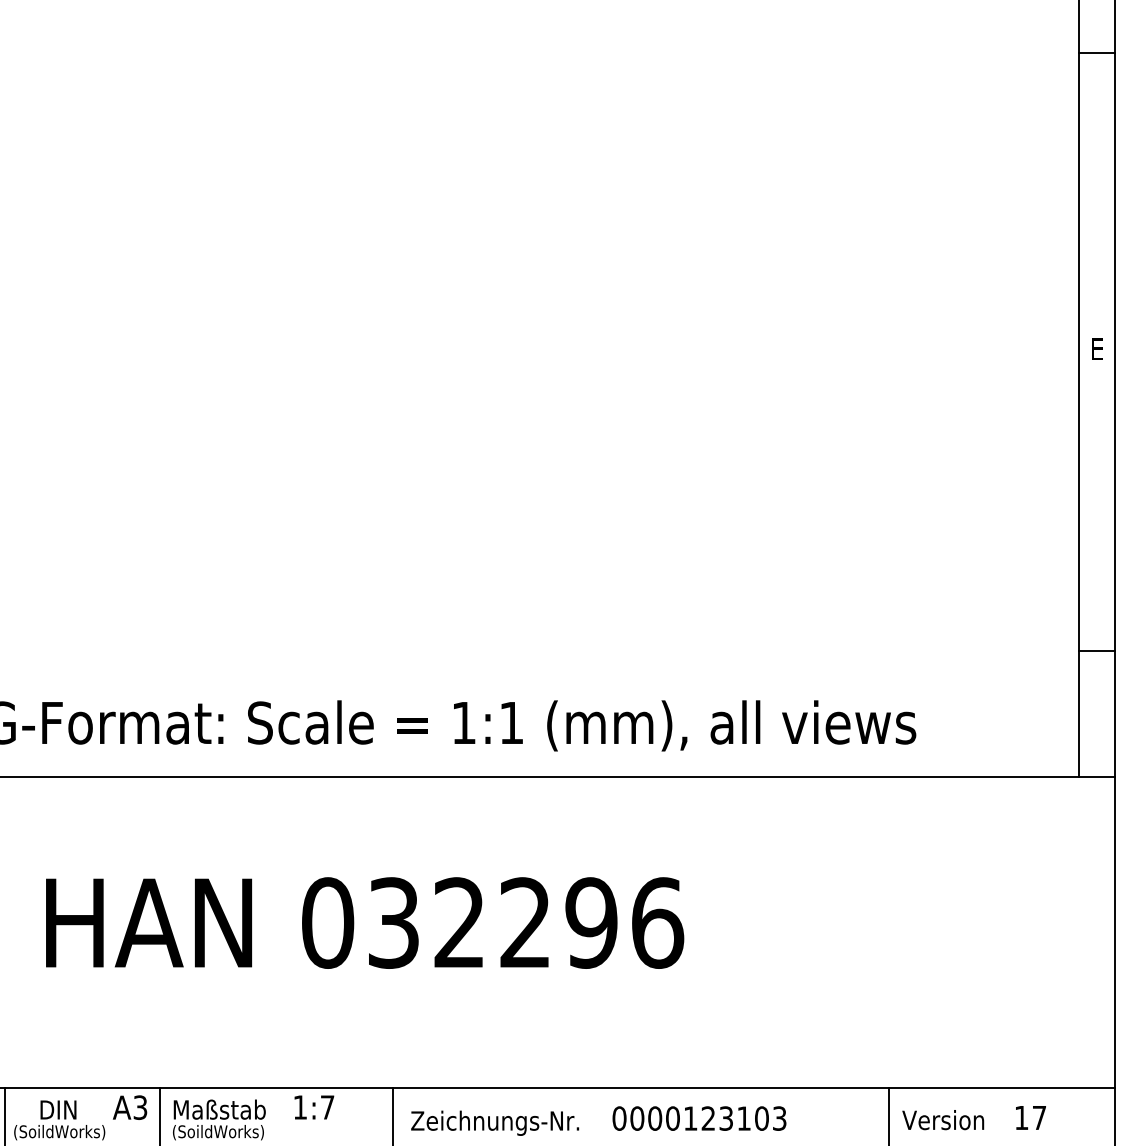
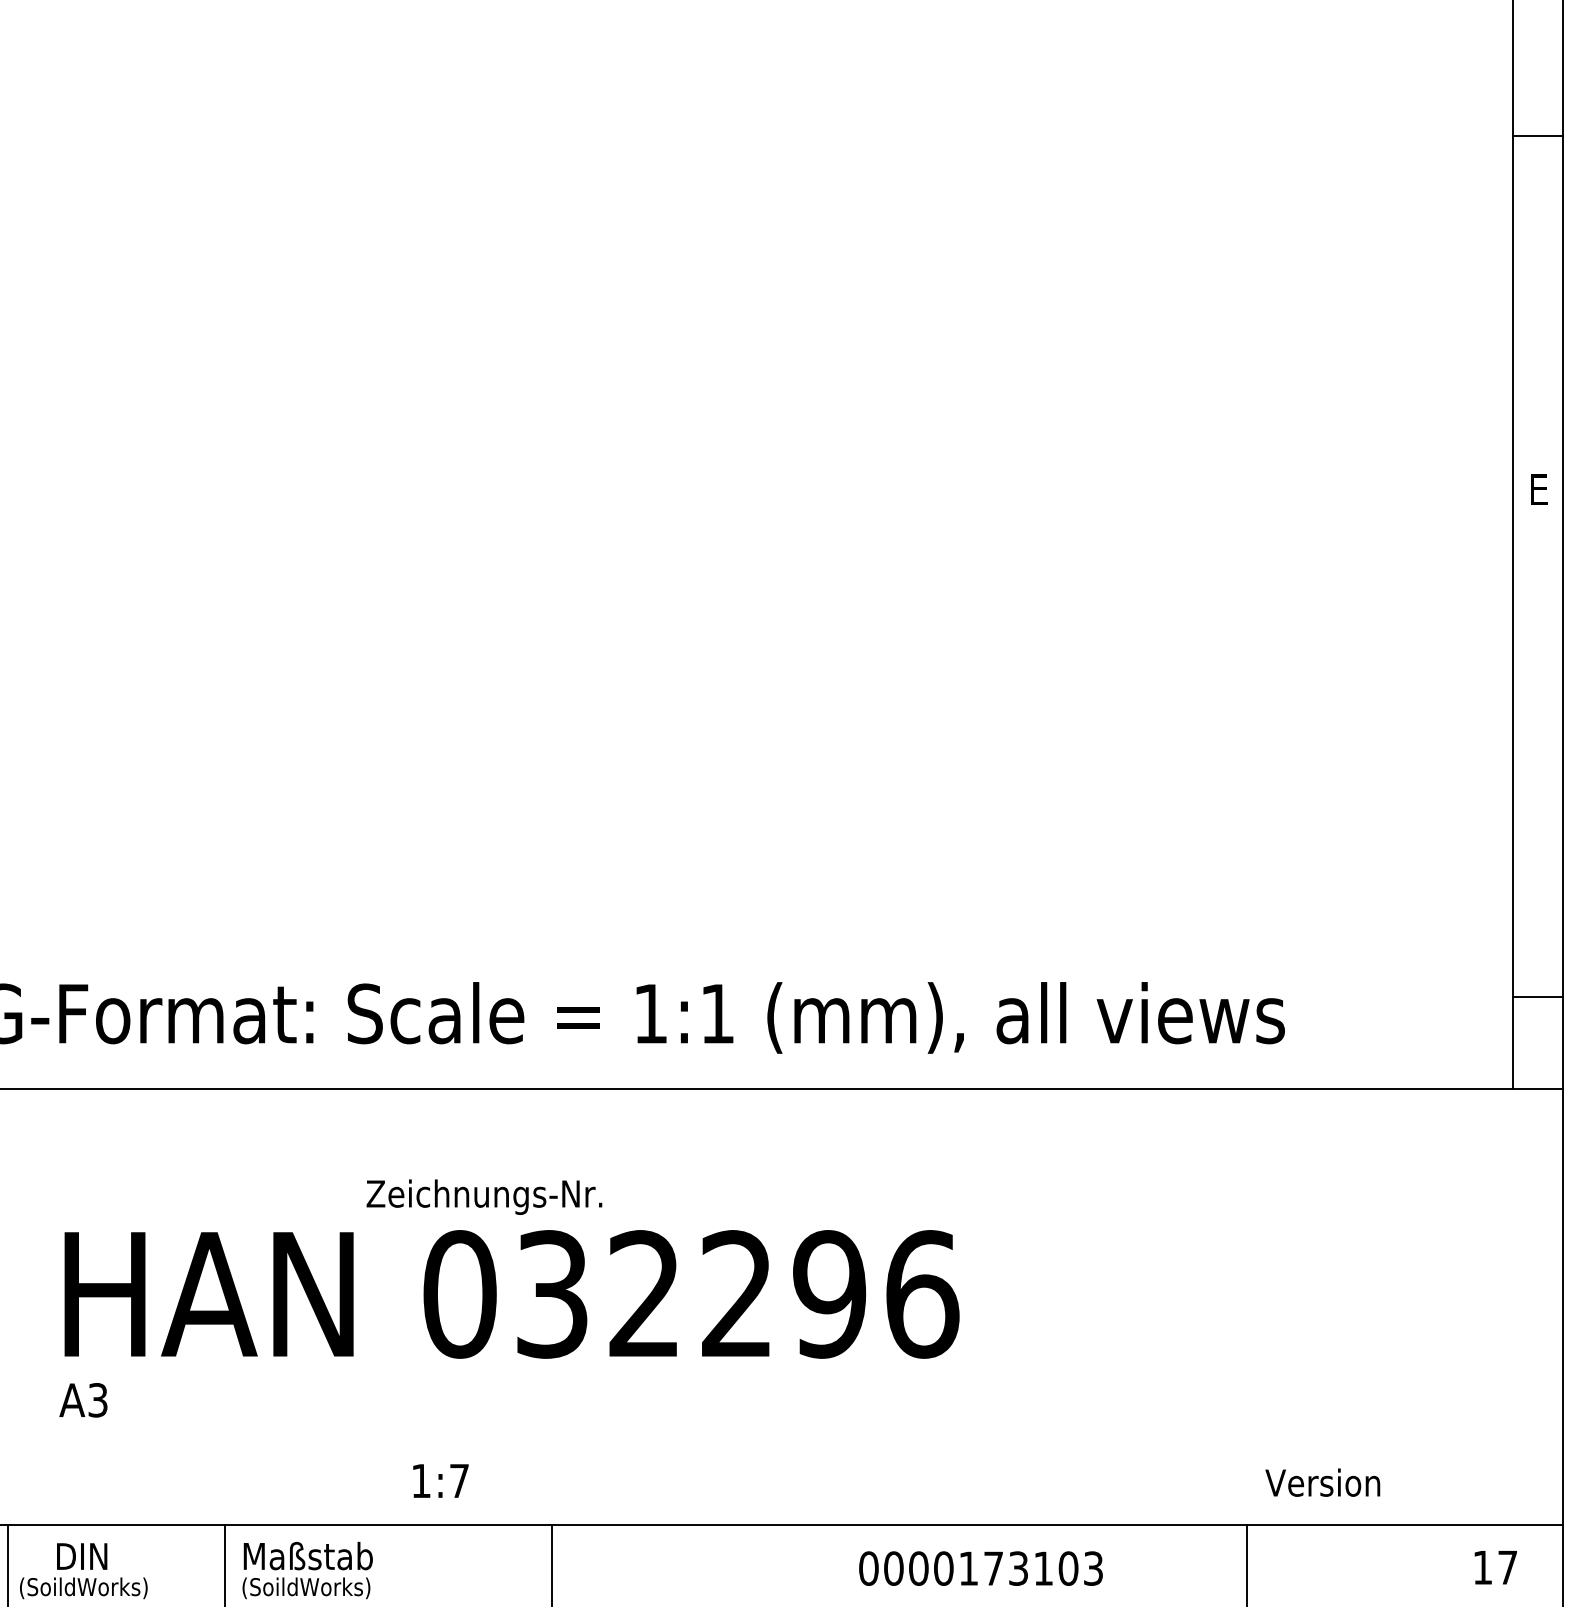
line: (1096, 53) -> (1537, 135), moved
line: (1096, 651) -> (1537, 997), moved
text: (130, 1107) -> (83, 1400), moved
text: (314, 1107) -> (440, 1480), moved
text: (1030, 1117) -> (1495, 1567), moved
text: (708, 1118) -> (993, 1568), 0000123103 -> 0000173103
text: (943, 1119) -> (1322, 1482), moved
text: (495, 1122) -> (484, 1196), moved

